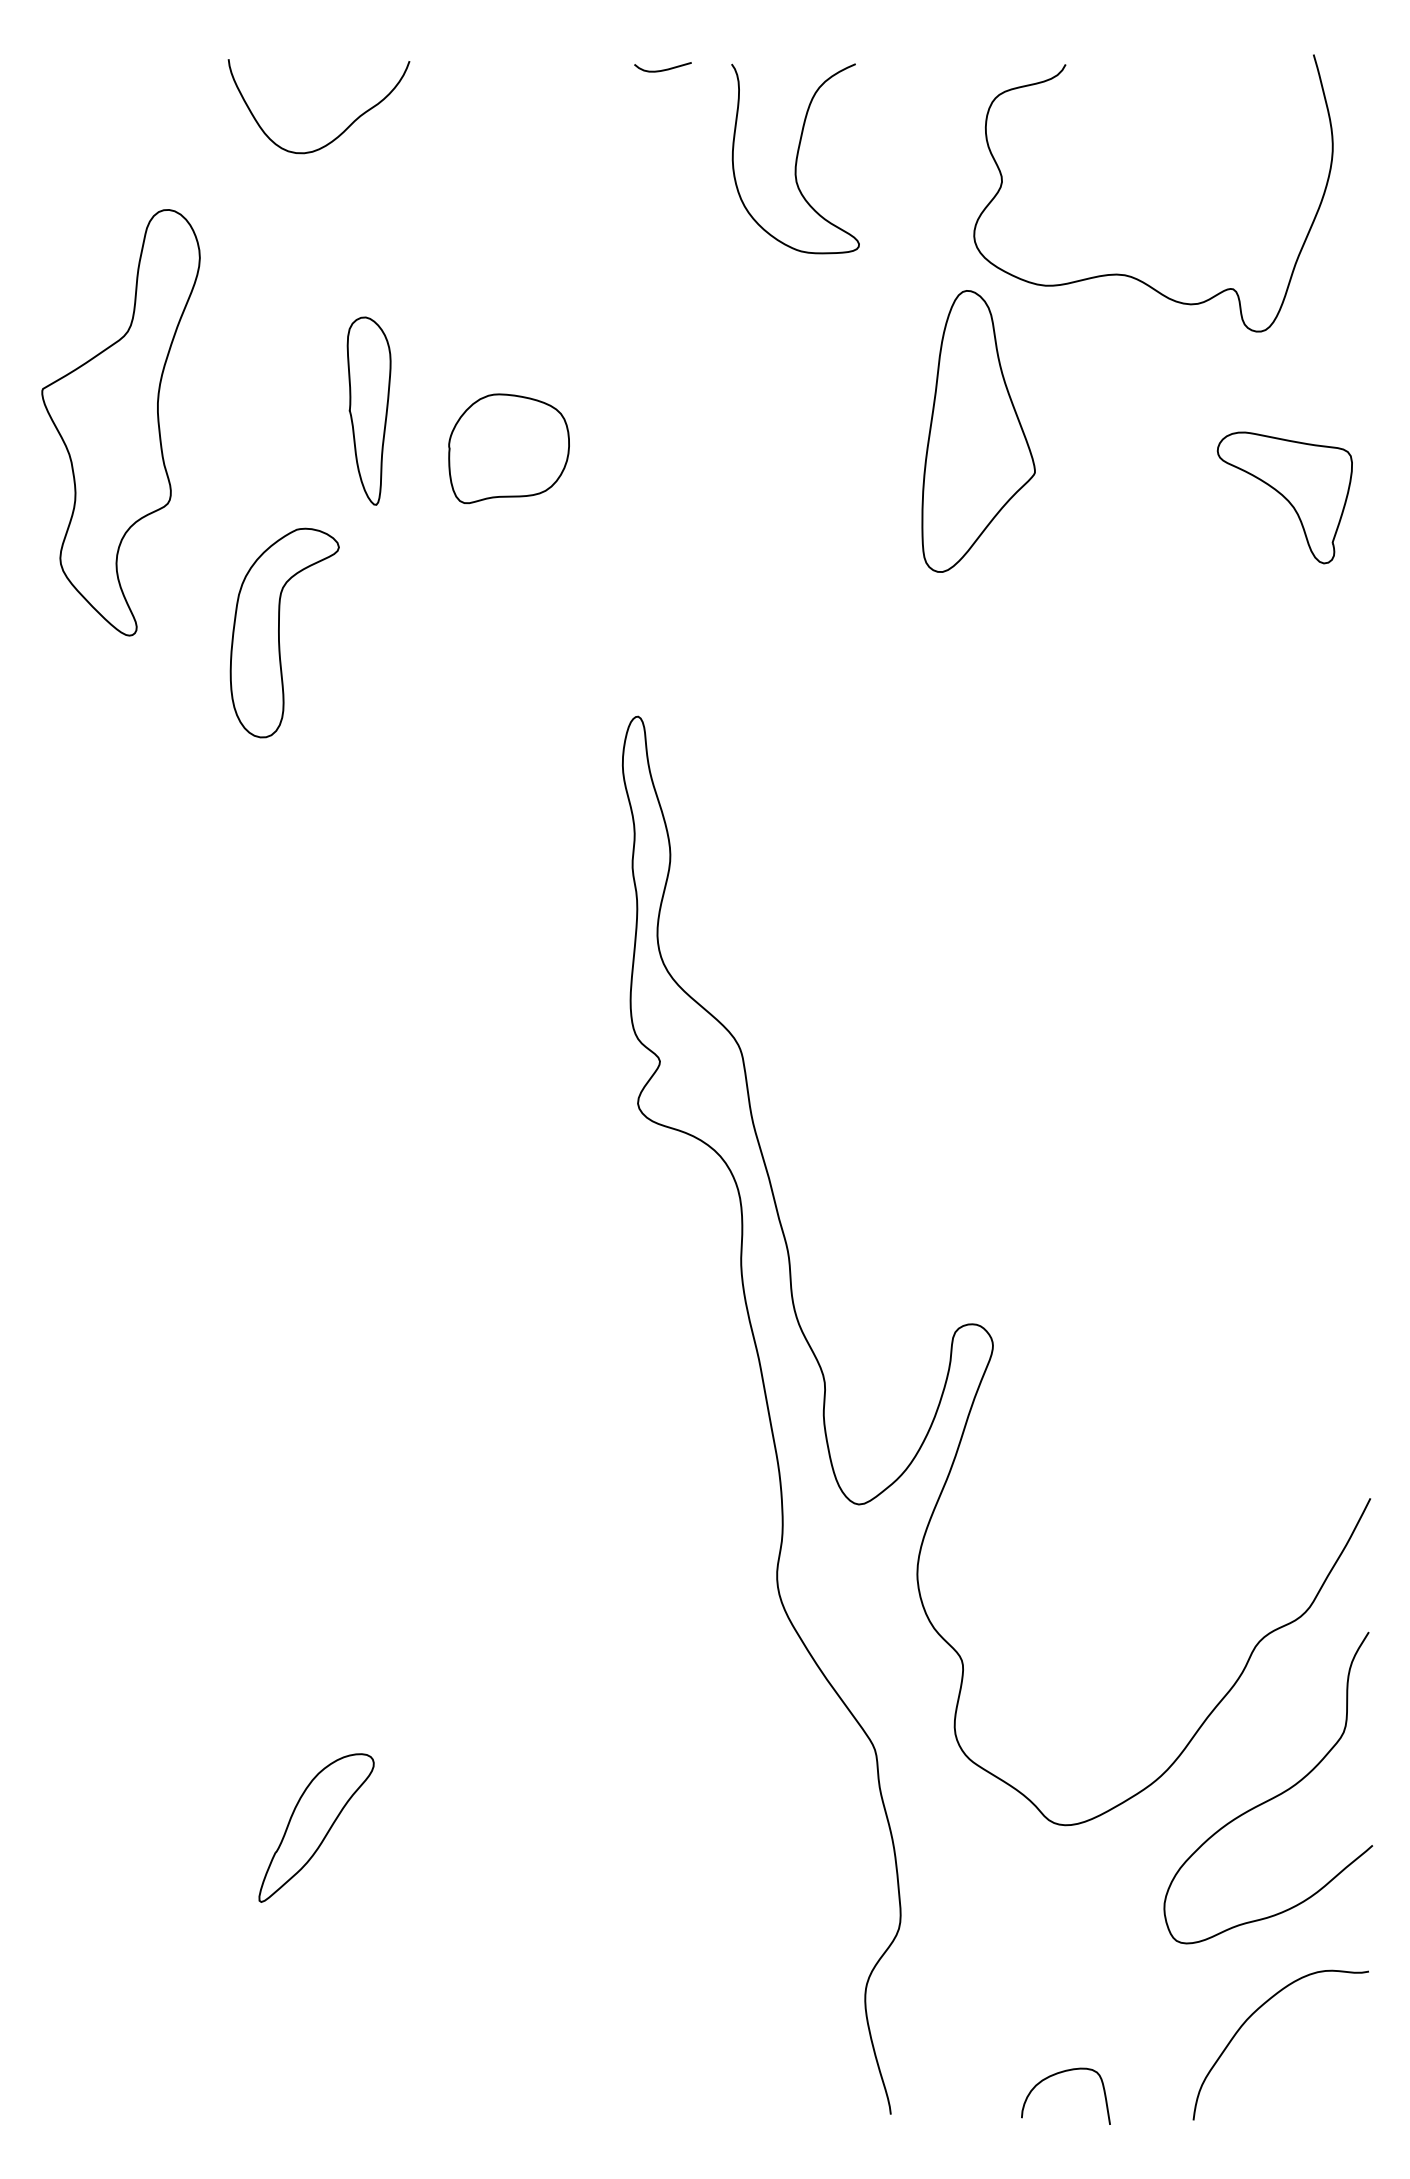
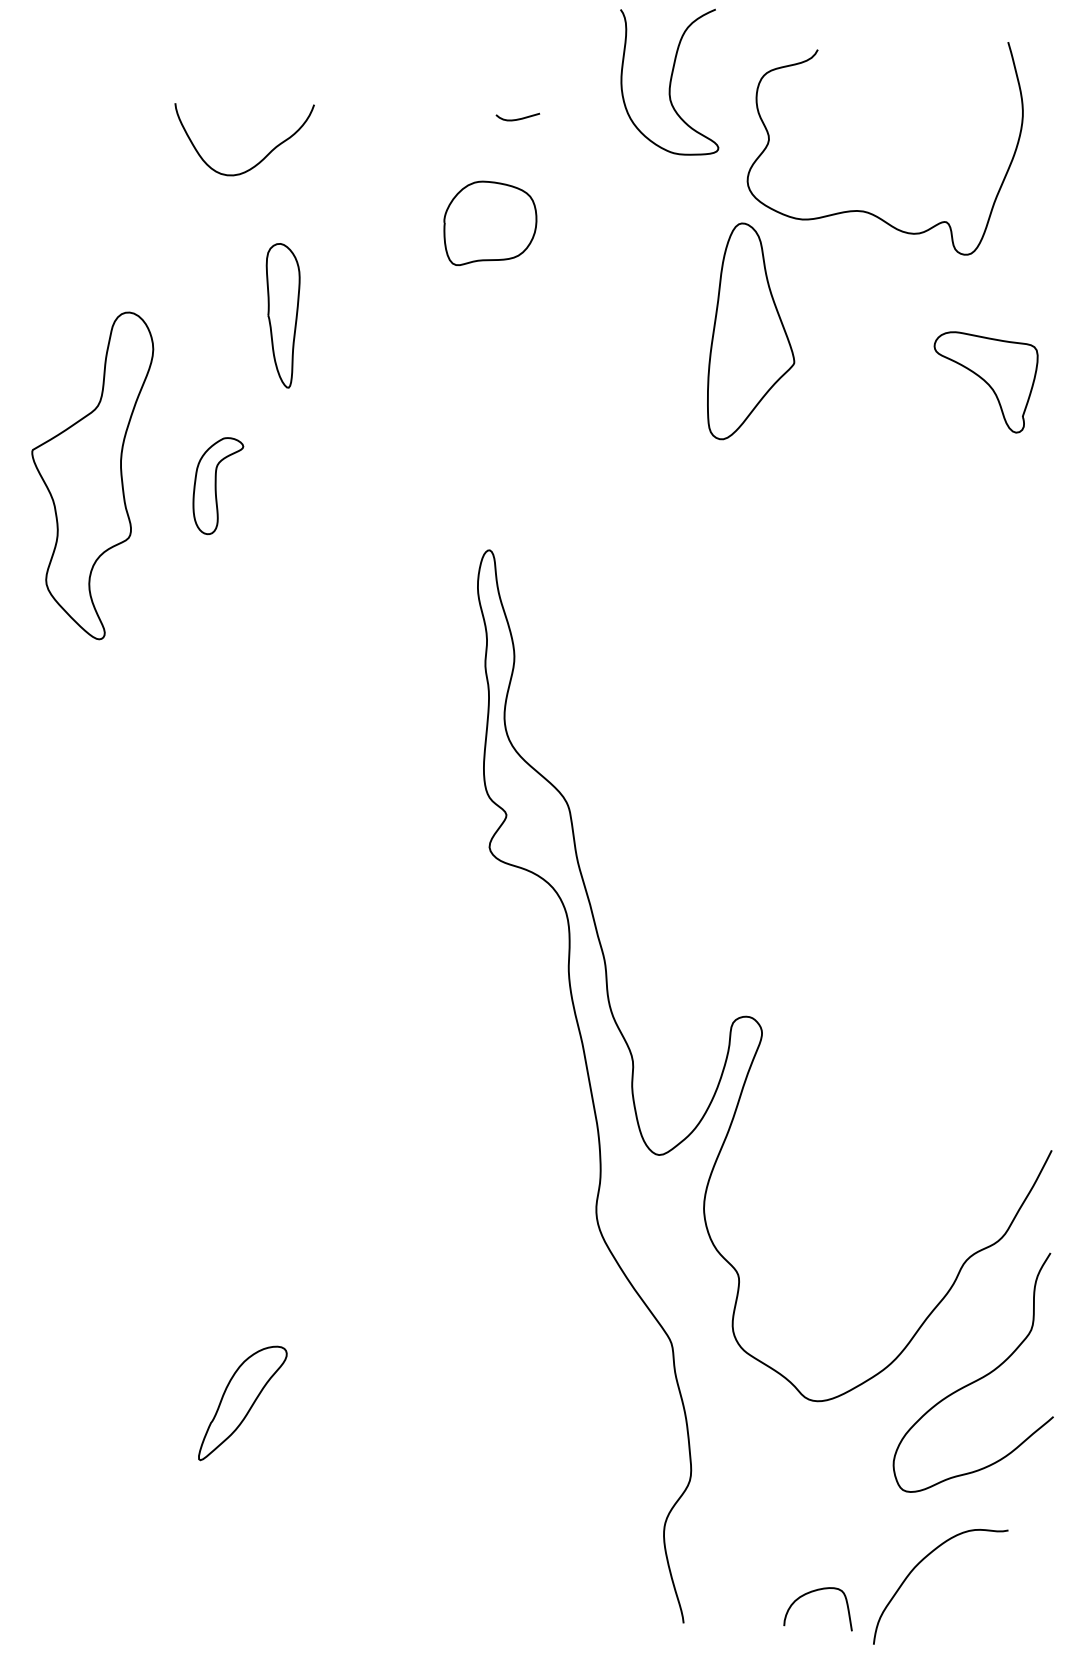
curve: (662, 69) -> (517, 118), moved
curve: (343, 130) -> (263, 157), moved
curve: (795, 158) -> (669, 81), moved
part: (120, 422) -> (92, 475), moved
part: (508, 448) -> (489, 223), moved
part: (284, 632) -> (218, 485), size x0.6
curve: (1252, 2015) -> (919, 1564), moved

